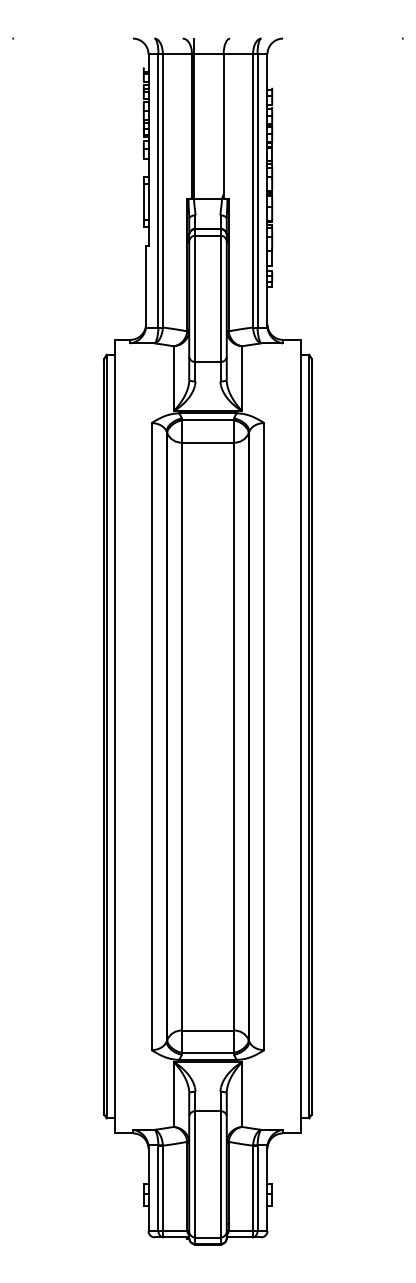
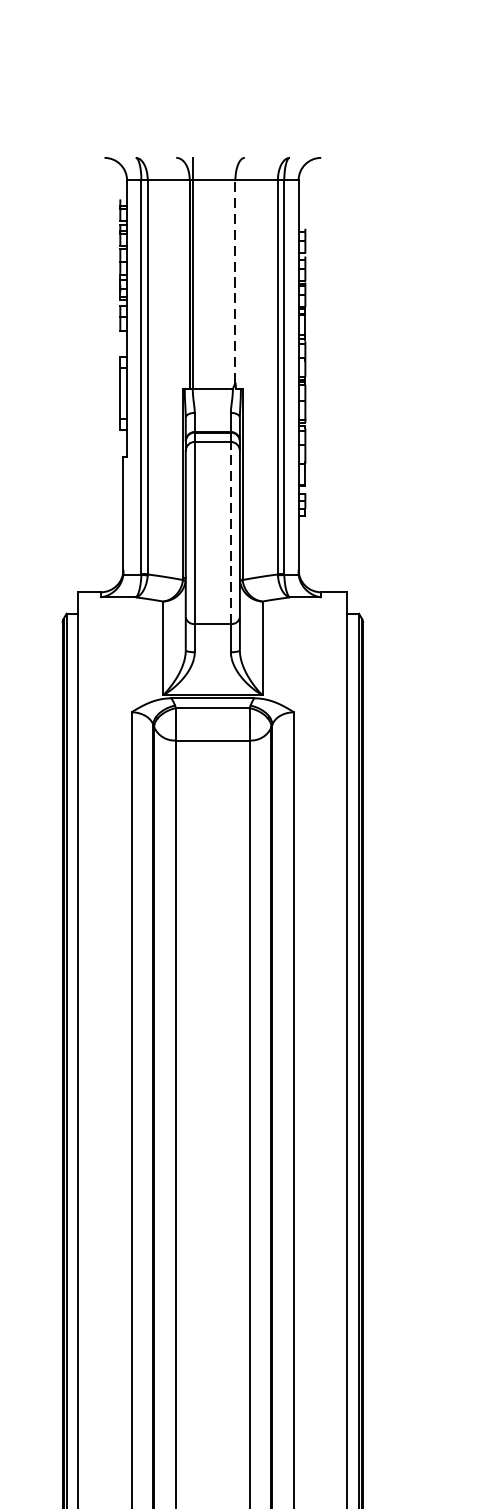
line: (223, 123) -> (235, 280), solid -> dashed
line: (220, 298) -> (230, 532), solid -> dashed

